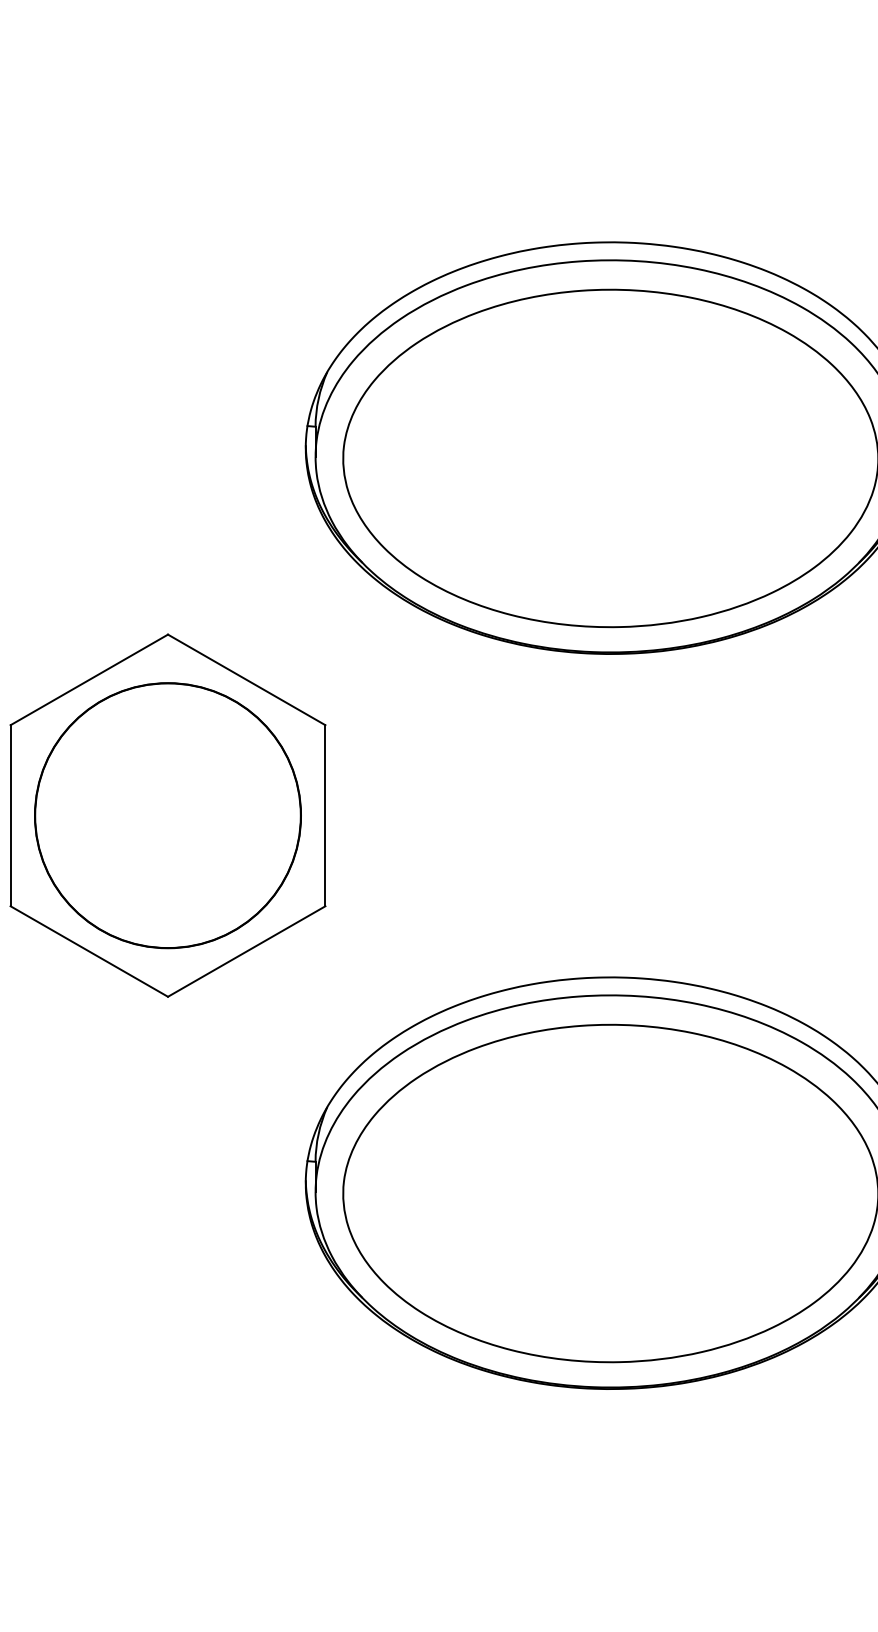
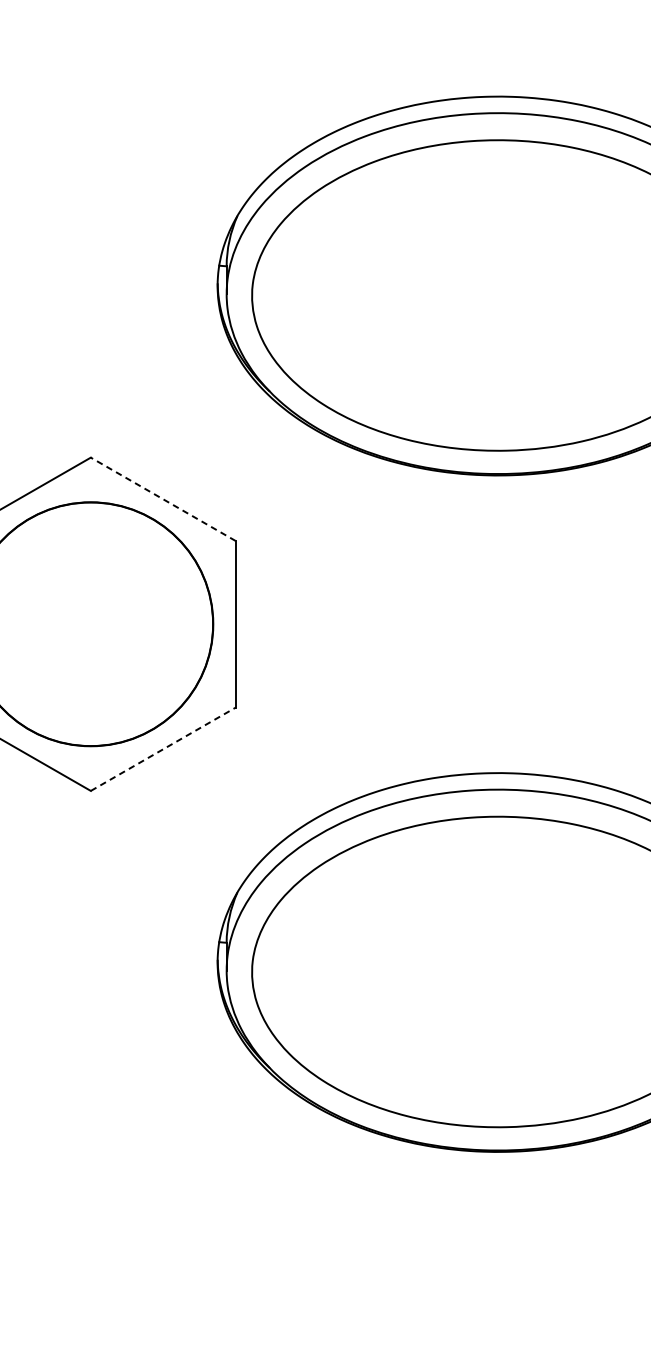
line: (246, 679) -> (163, 498), solid -> dashed
line: (246, 951) -> (163, 749), solid -> dashed

